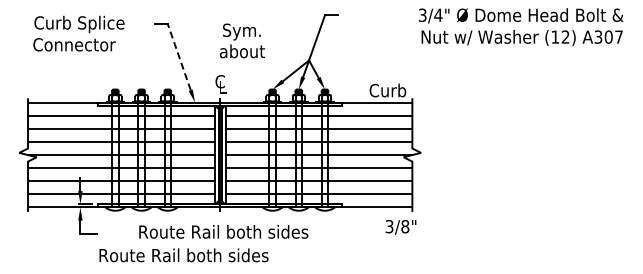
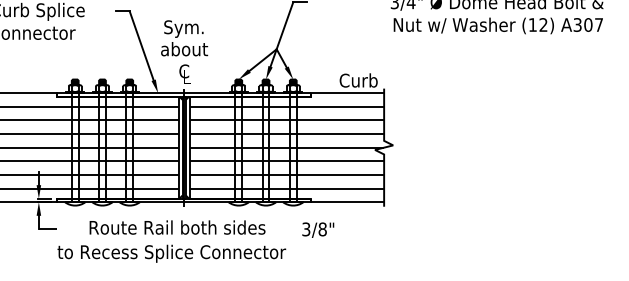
text: (242, 40) -> (184, 37), moved
line: (179, 56) -> (141, 45), dashed -> solid
text: (400, 227) -> (317, 230), moved
text: (223, 231) -> (177, 227), moved
text: (208, 256) -> (172, 253), Route Rail both sides -> to Recess Splice Connector

